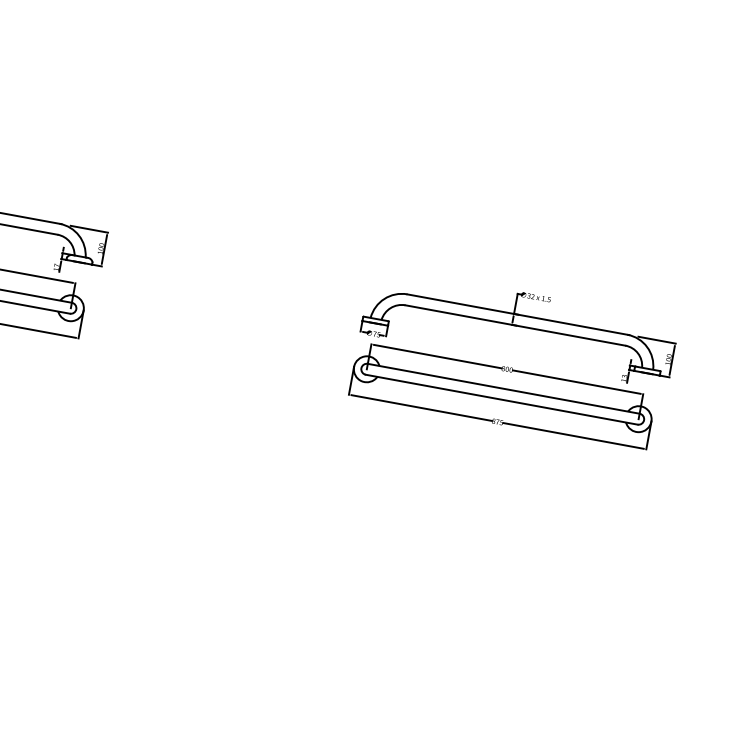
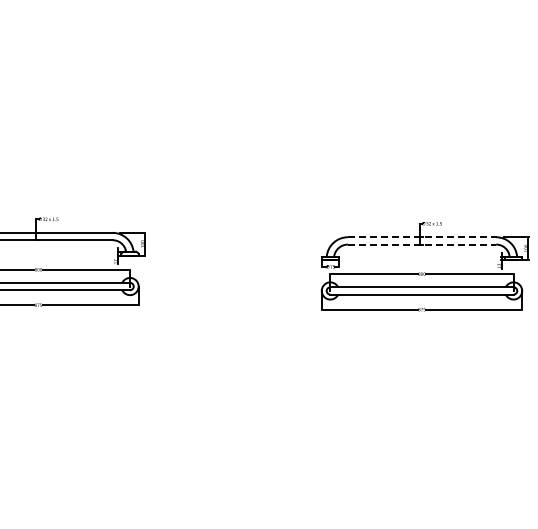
line: (518, 315) -> (422, 237), solid -> dashed
line: (516, 325) -> (422, 244), solid -> dashed

